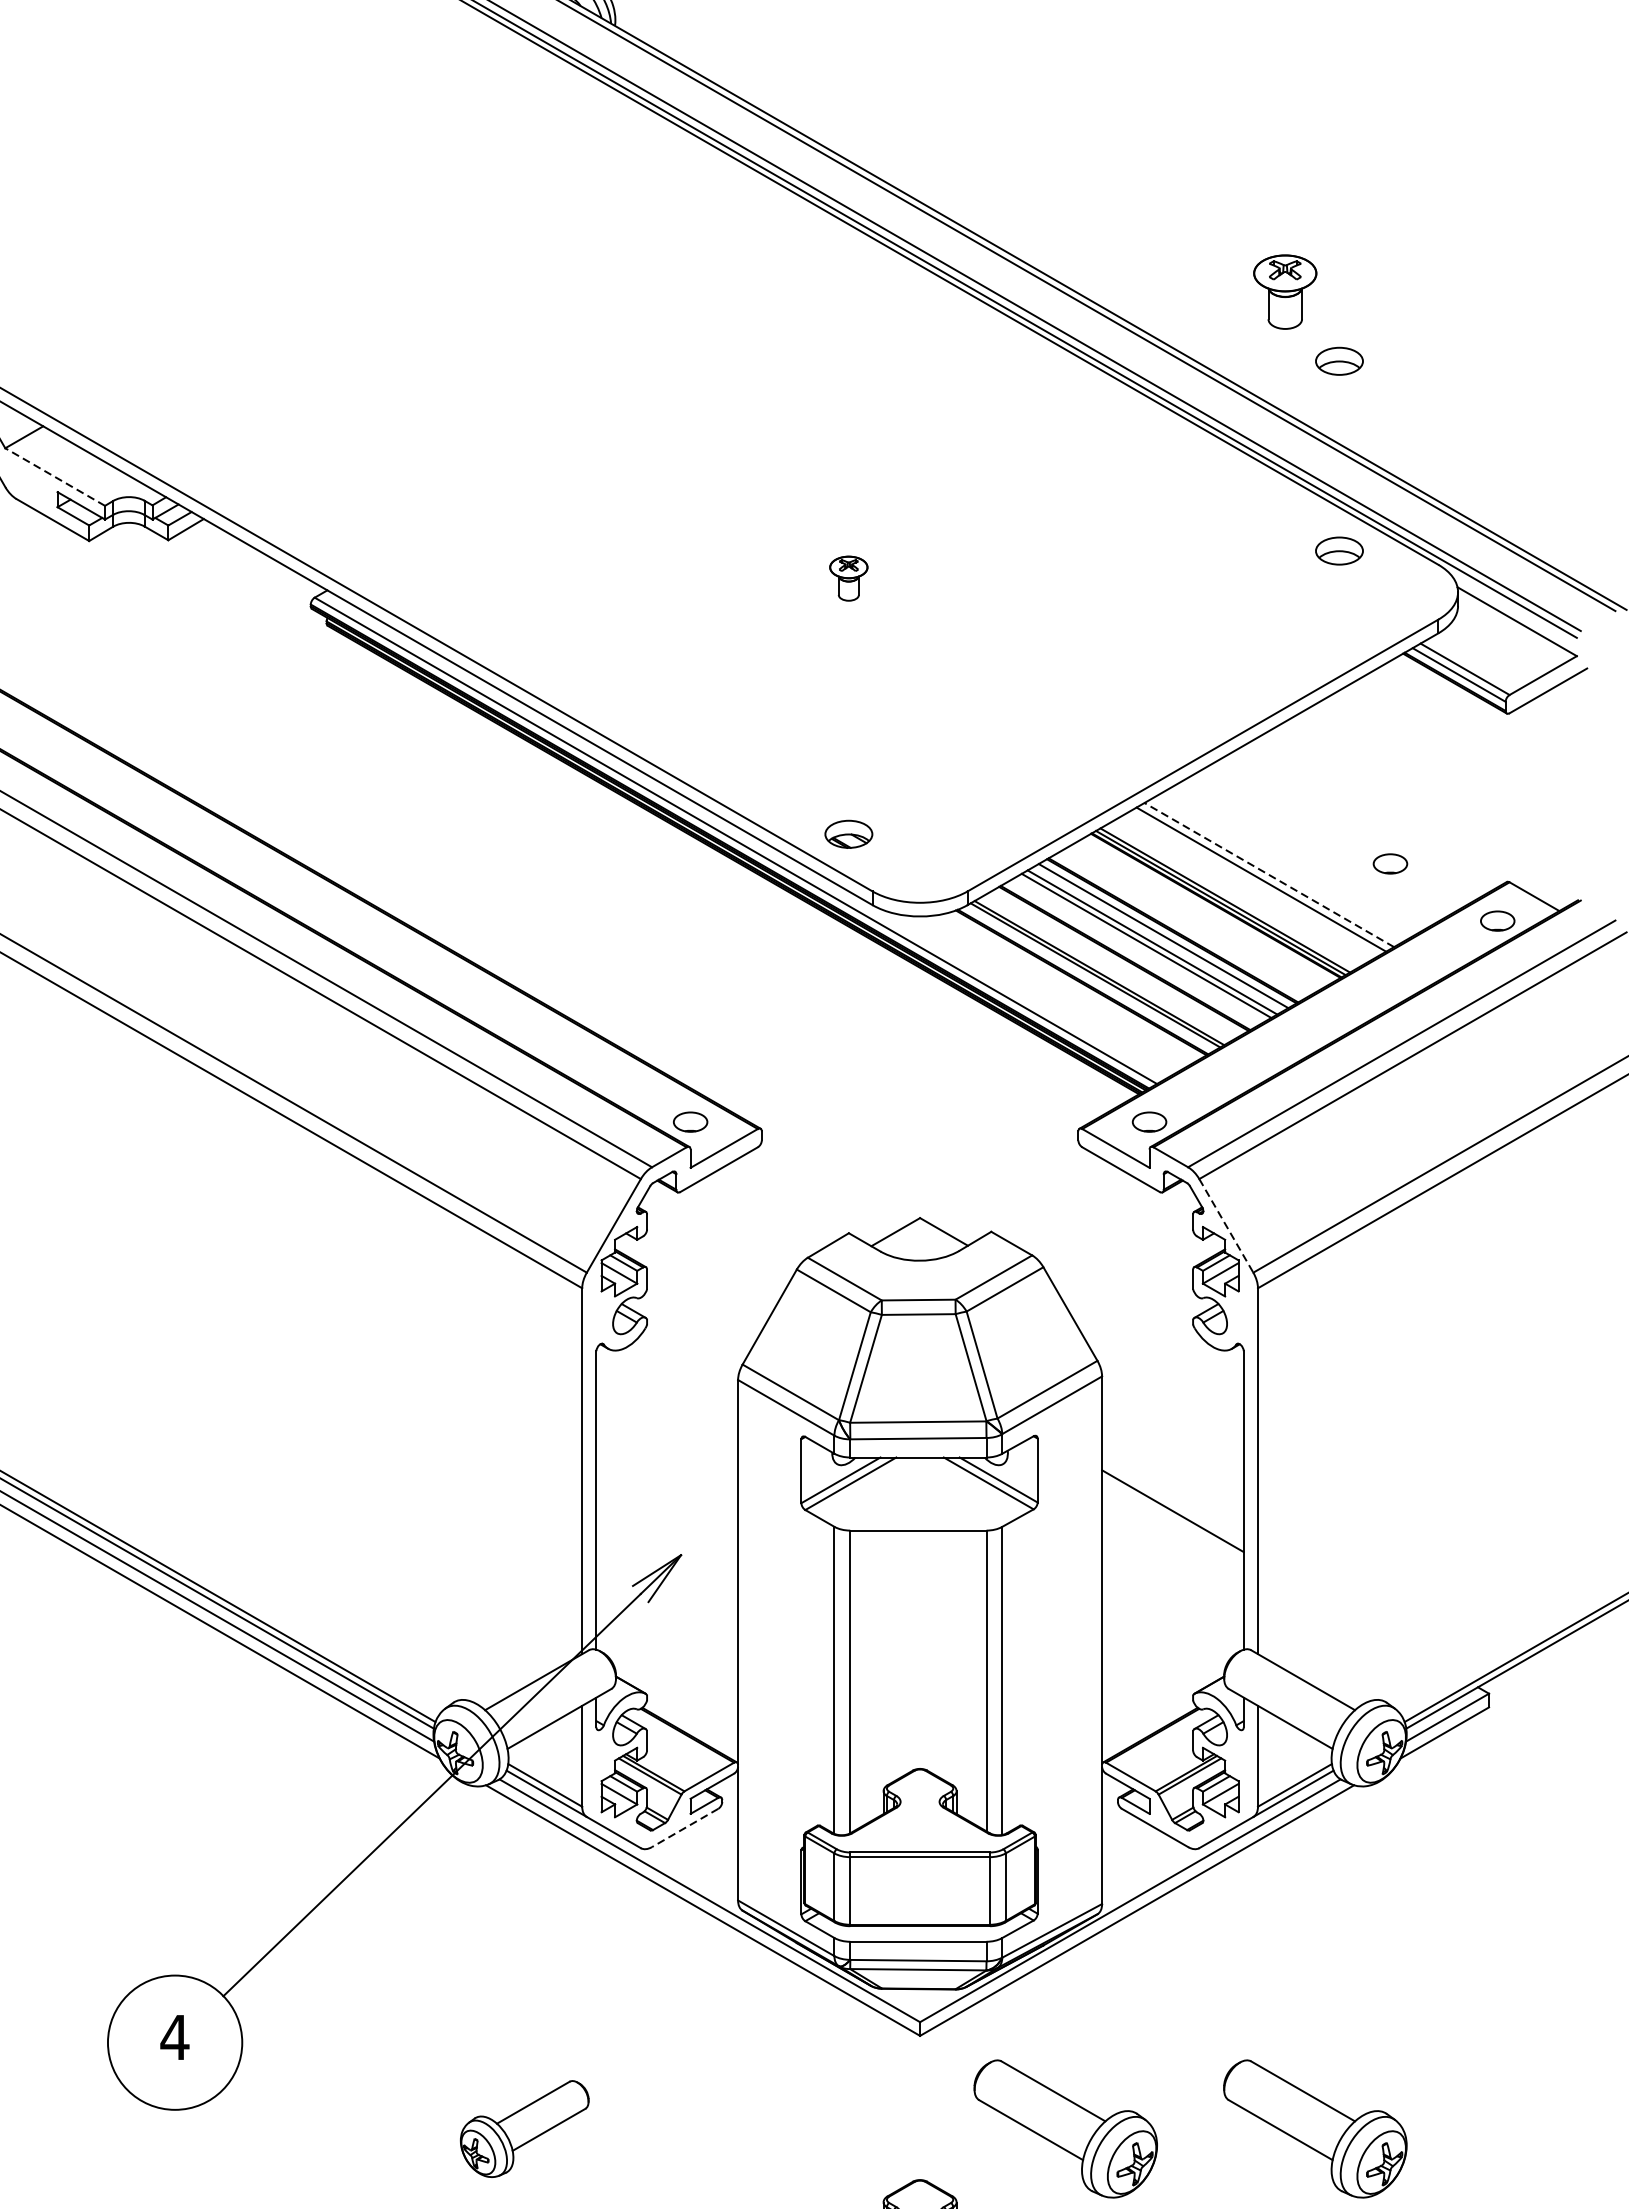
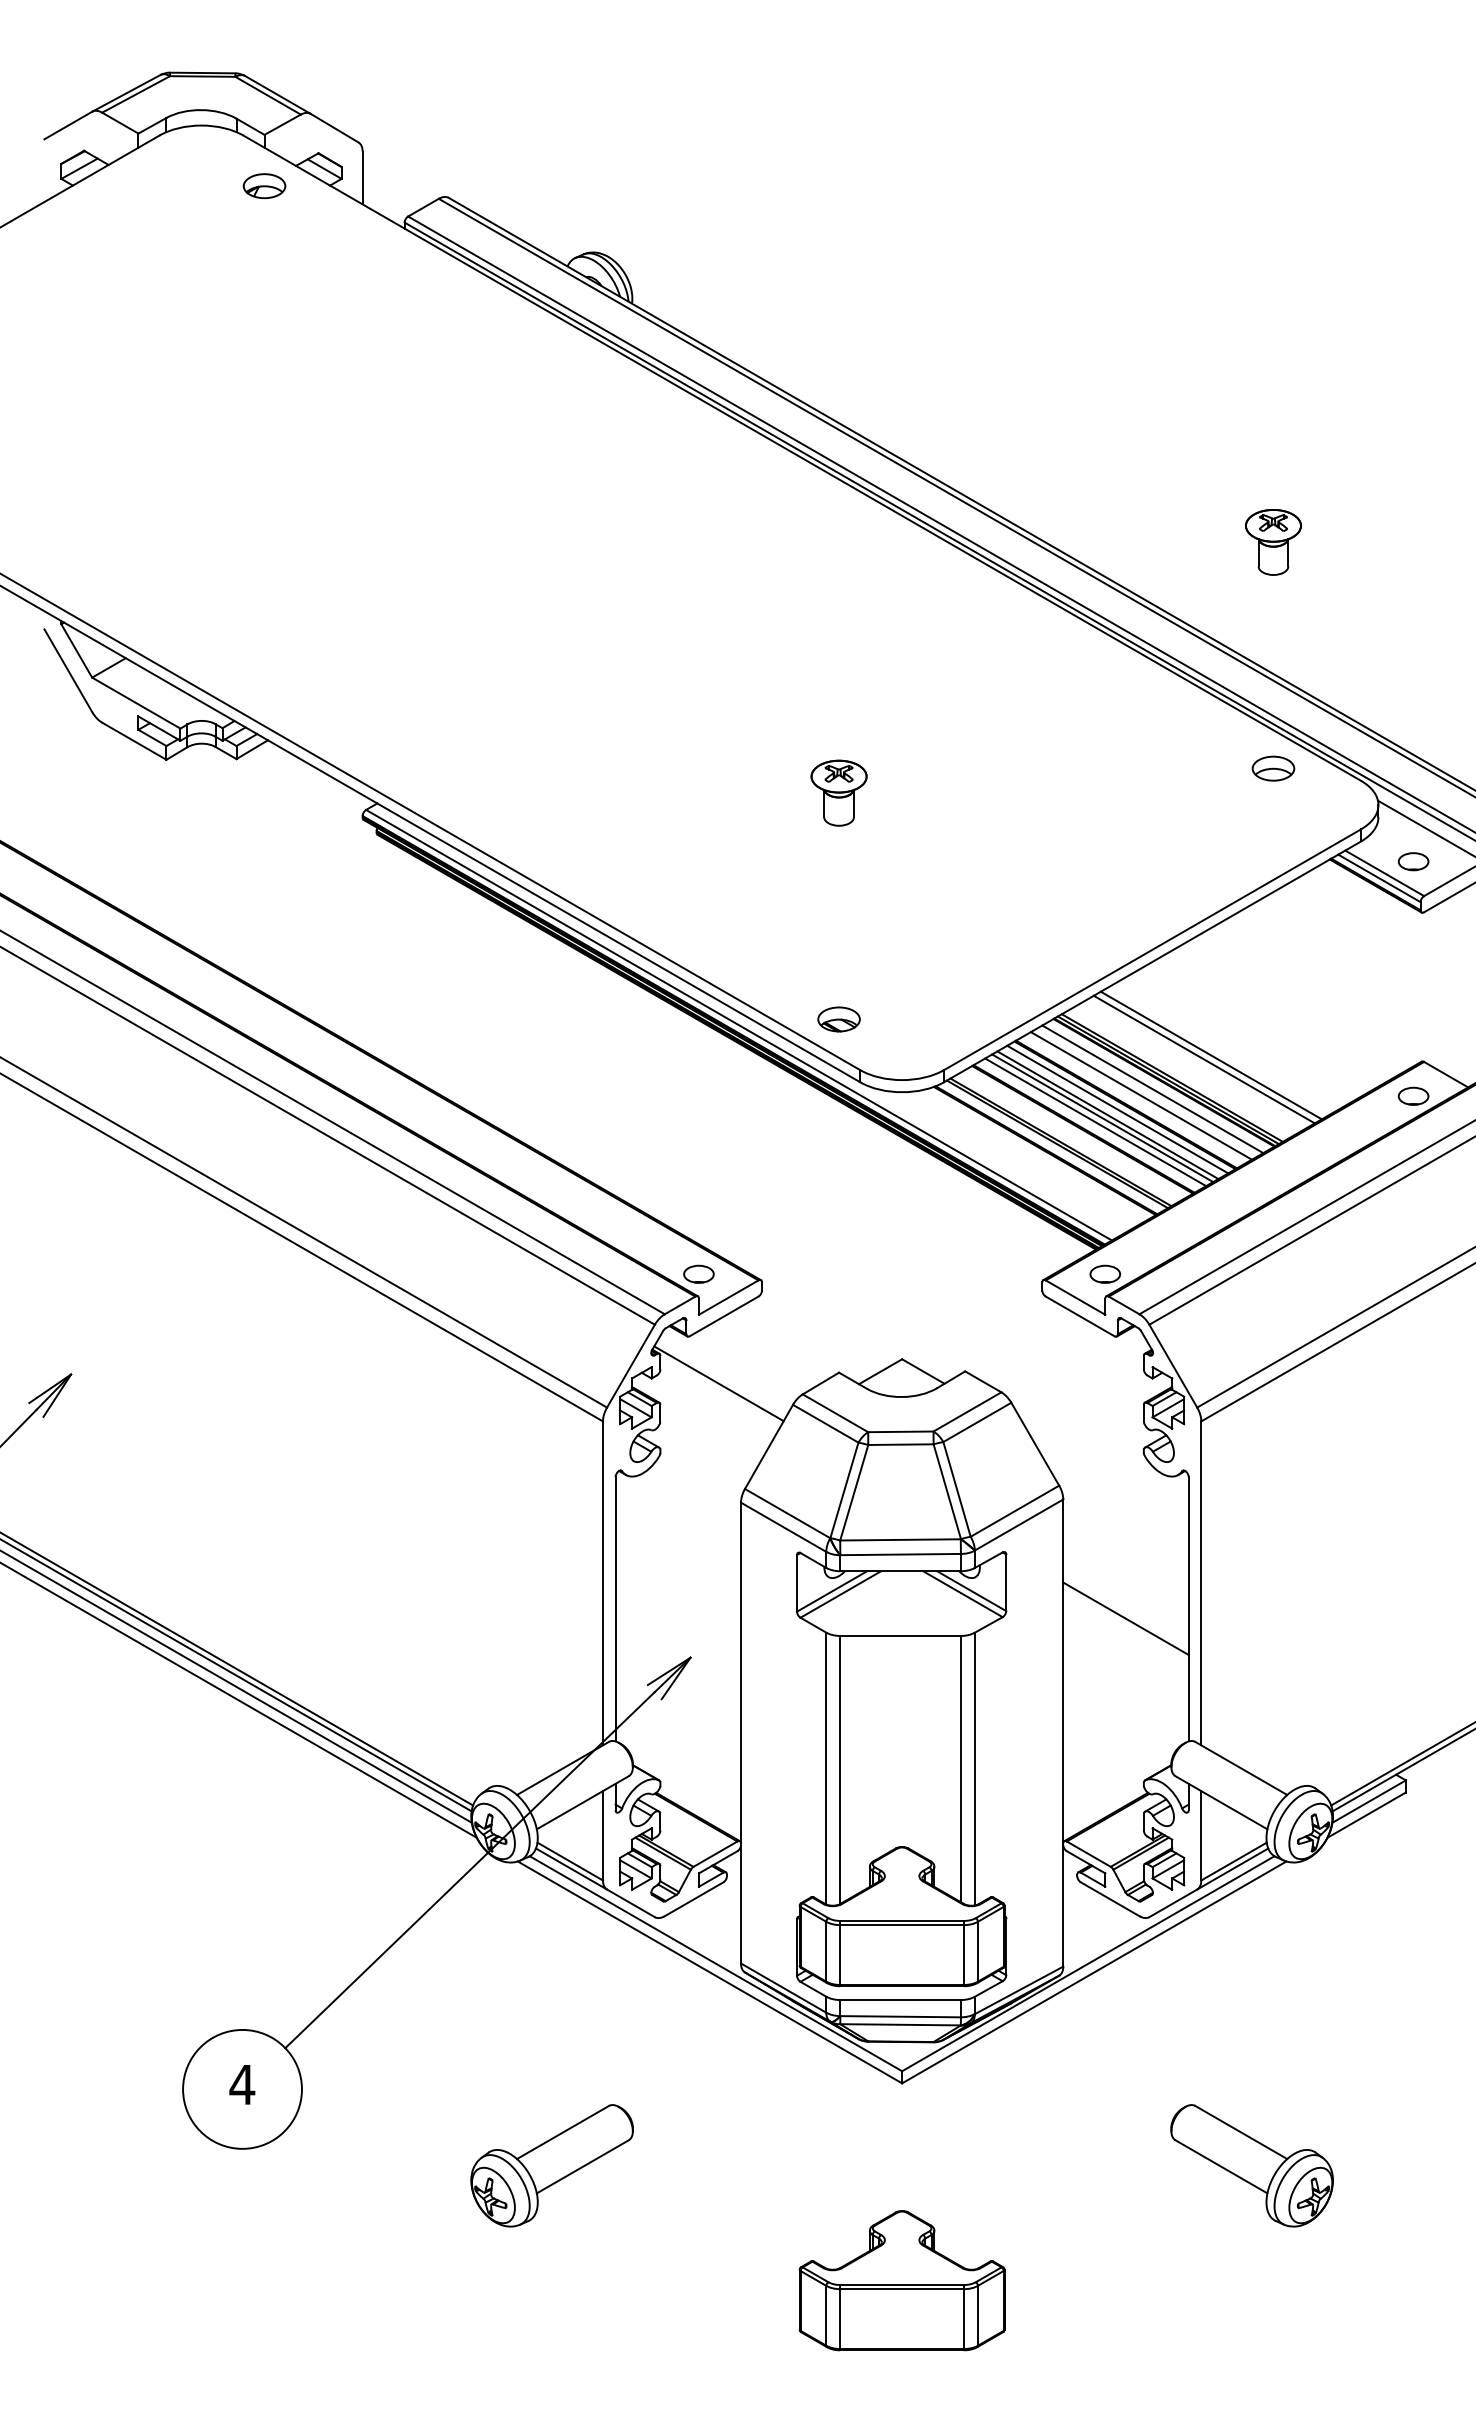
part: (1285, 292) -> (1273, 542), moved
part: (1339, 361) -> (1273, 600), removed
line: (55, 477) -> (136, 703), dashed -> solid
part: (848, 577) -> (838, 792), size x1.67
part: (1390, 863) -> (1413, 861), moved
line: (1269, 875) -> (1211, 1055), dashed -> solid
line: (1202, 913) -> (1152, 1089), added
line: (1189, 920) -> (1140, 1095), added
line: (1138, 950) -> (1095, 1122), added
line: (1226, 1226) -> (1173, 1366), dashed -> solid
line: (712, 1245) -> (718, 1383), added
line: (685, 1828) -> (694, 1899), dashed -> solid
part: (524, 2128) -> (551, 2165), size x1.43
part: (1065, 2128) -> (1030, 2165), removed

